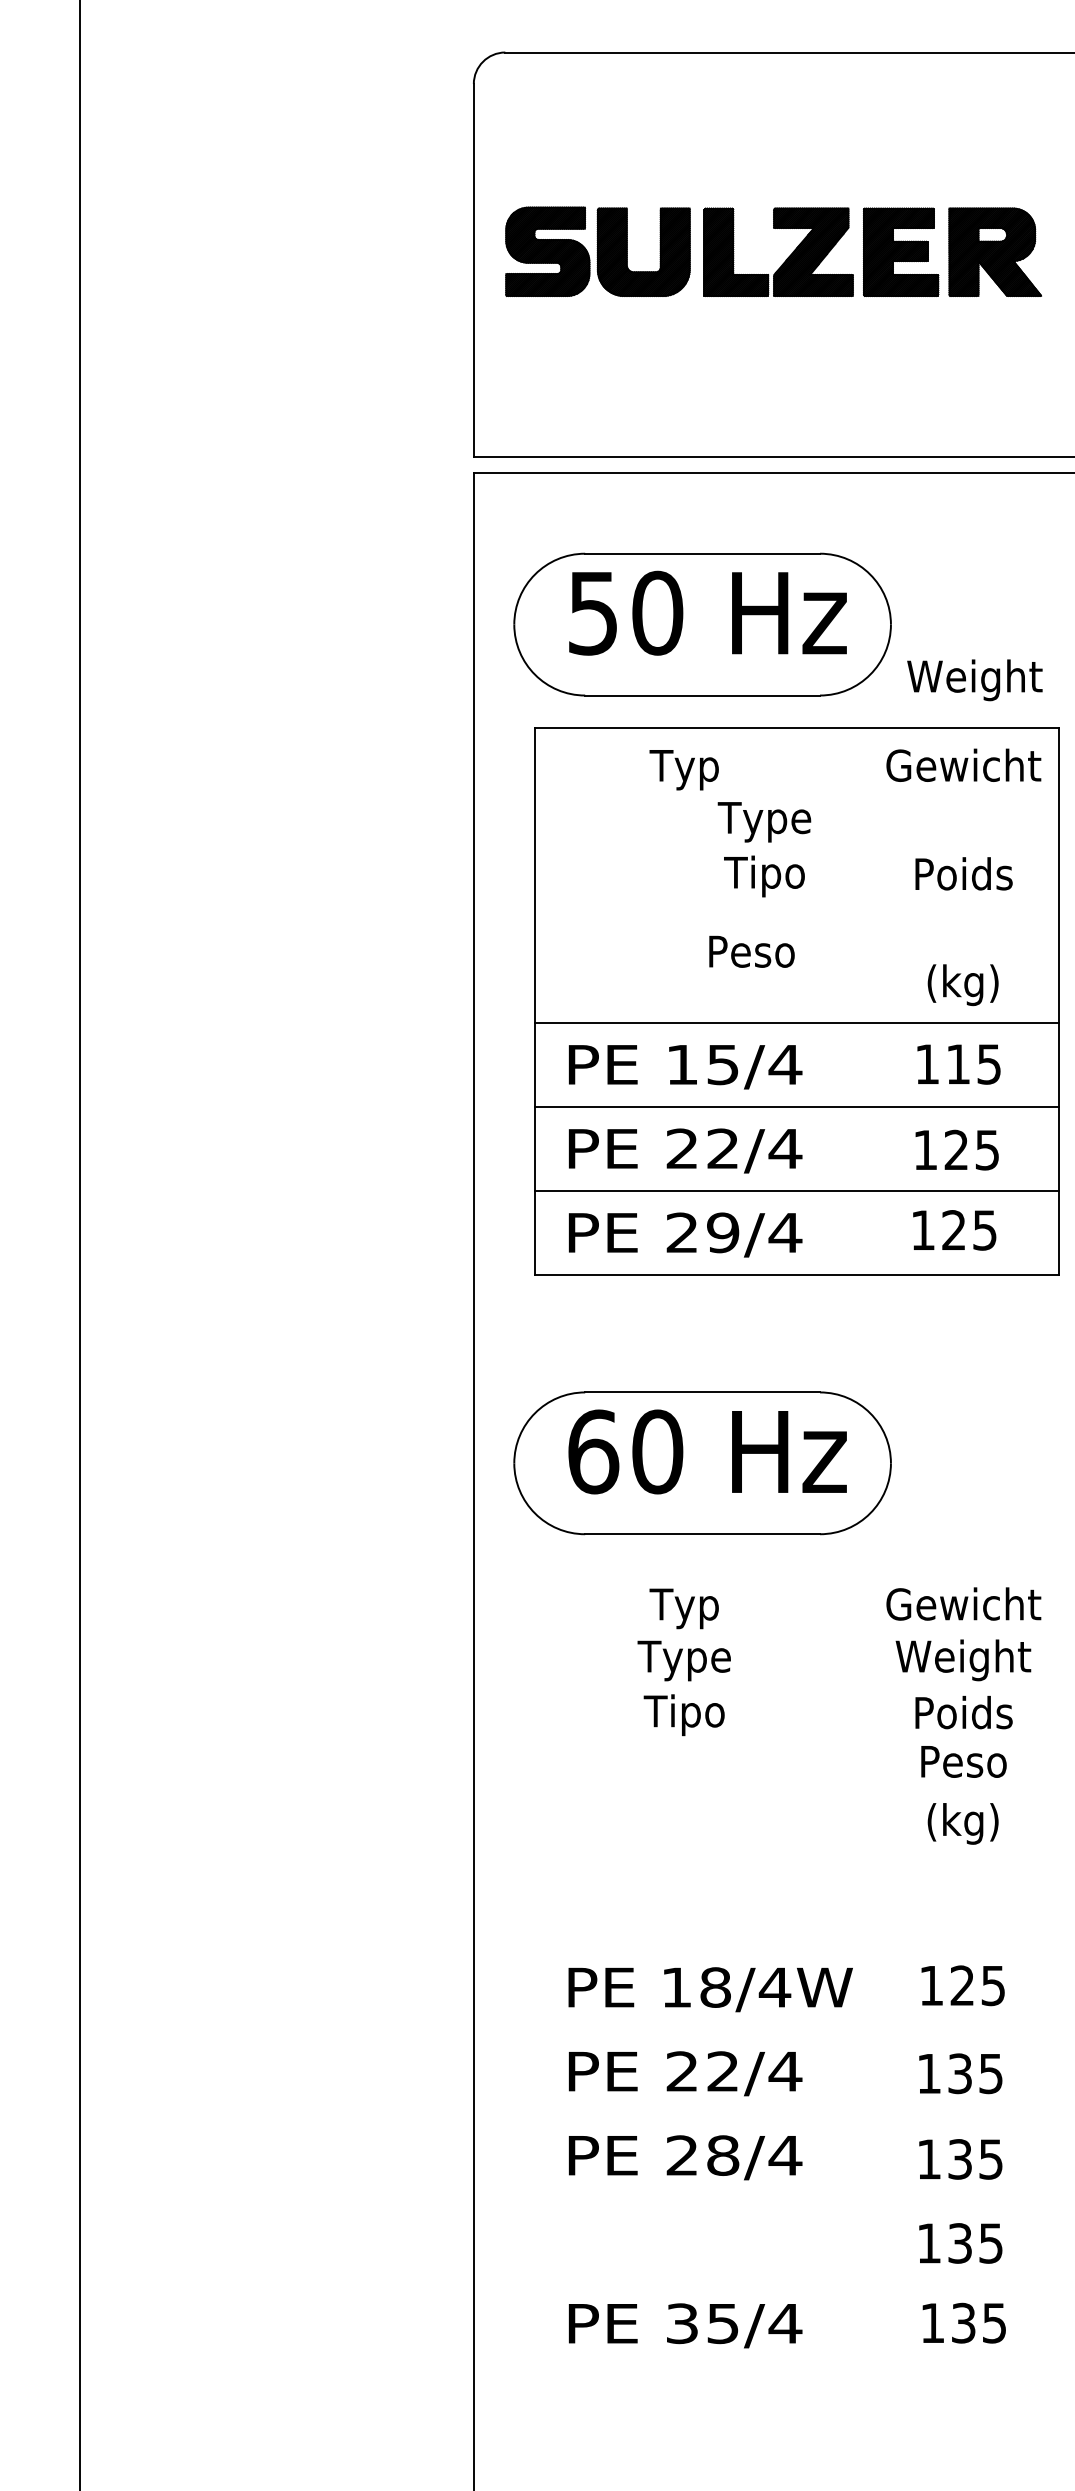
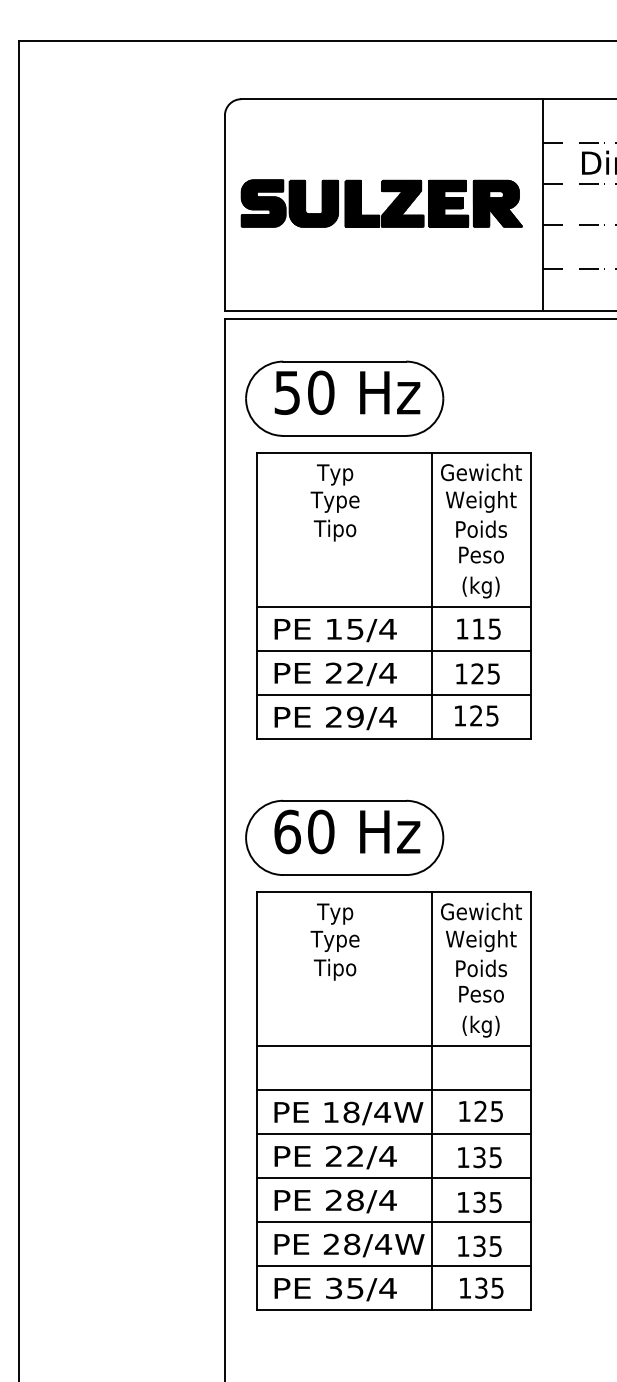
text: (975, 679) -> (481, 501), moved
text: (763, 849) -> (334, 516), moved
text: (751, 950) -> (481, 554), moved
line: (870, 1002) -> (432, 596), added
part: (795, 1964) -> (393, 1100), added

